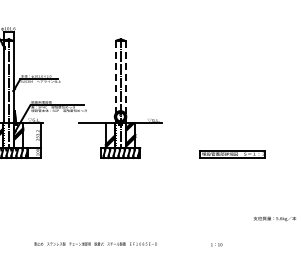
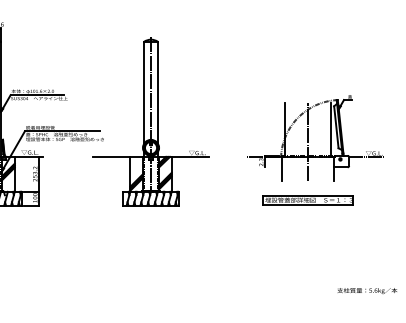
line: (115, 78) -> (143, 94), dashed -> solid
line: (125, 78) -> (157, 94), dashed -> solid
part: (238, 109) -> (316, 137), added

